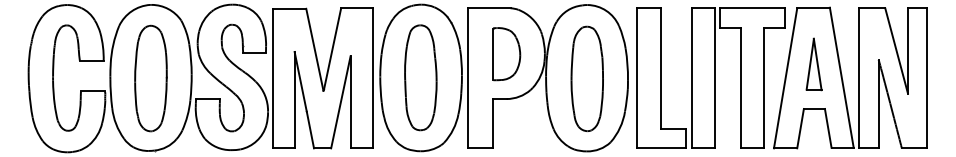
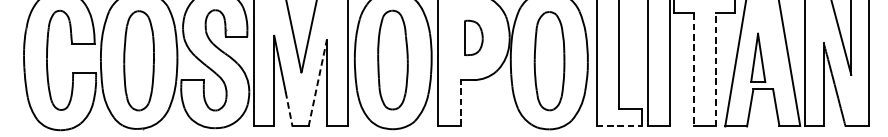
part: (506, 54) -> (473, 38), size x0.7
part: (813, 64) -> (757, 57), moved
line: (764, 87) -> (716, 69), solid -> dashed
line: (740, 88) -> (693, 70), solid -> dashed
line: (340, 102) -> (317, 83), solid -> dashed
line: (492, 122) -> (460, 102), solid -> dashed
line: (310, 130) -> (289, 109), solid -> dashed
line: (662, 148) -> (620, 126), solid -> dashed

